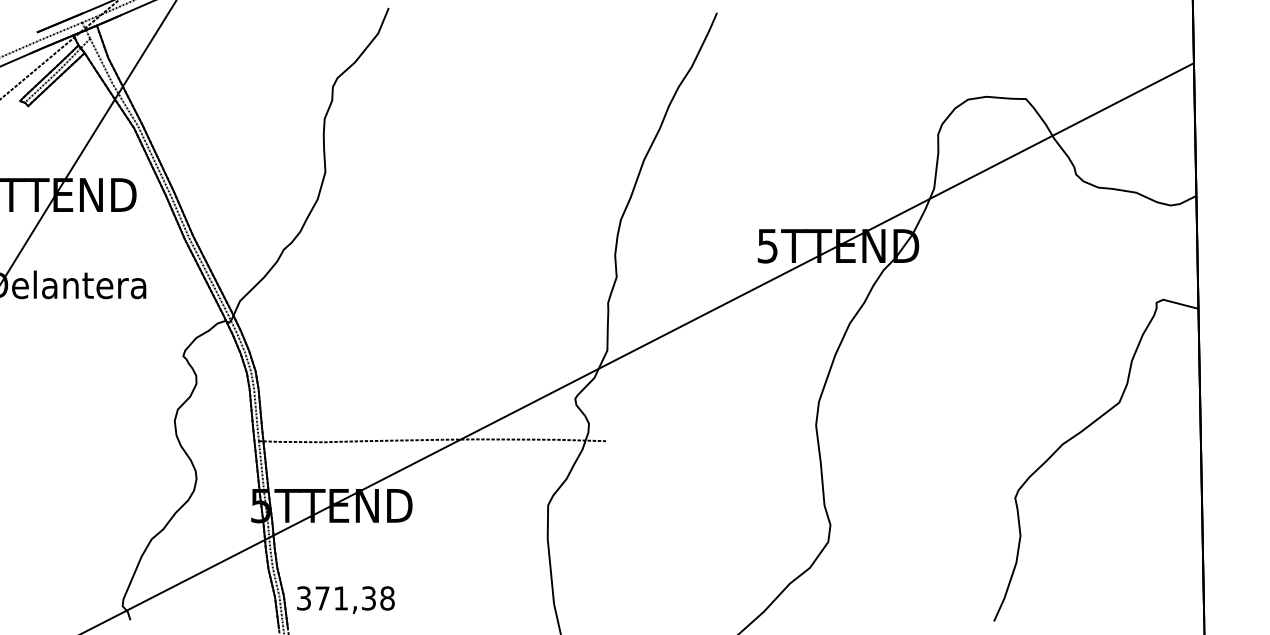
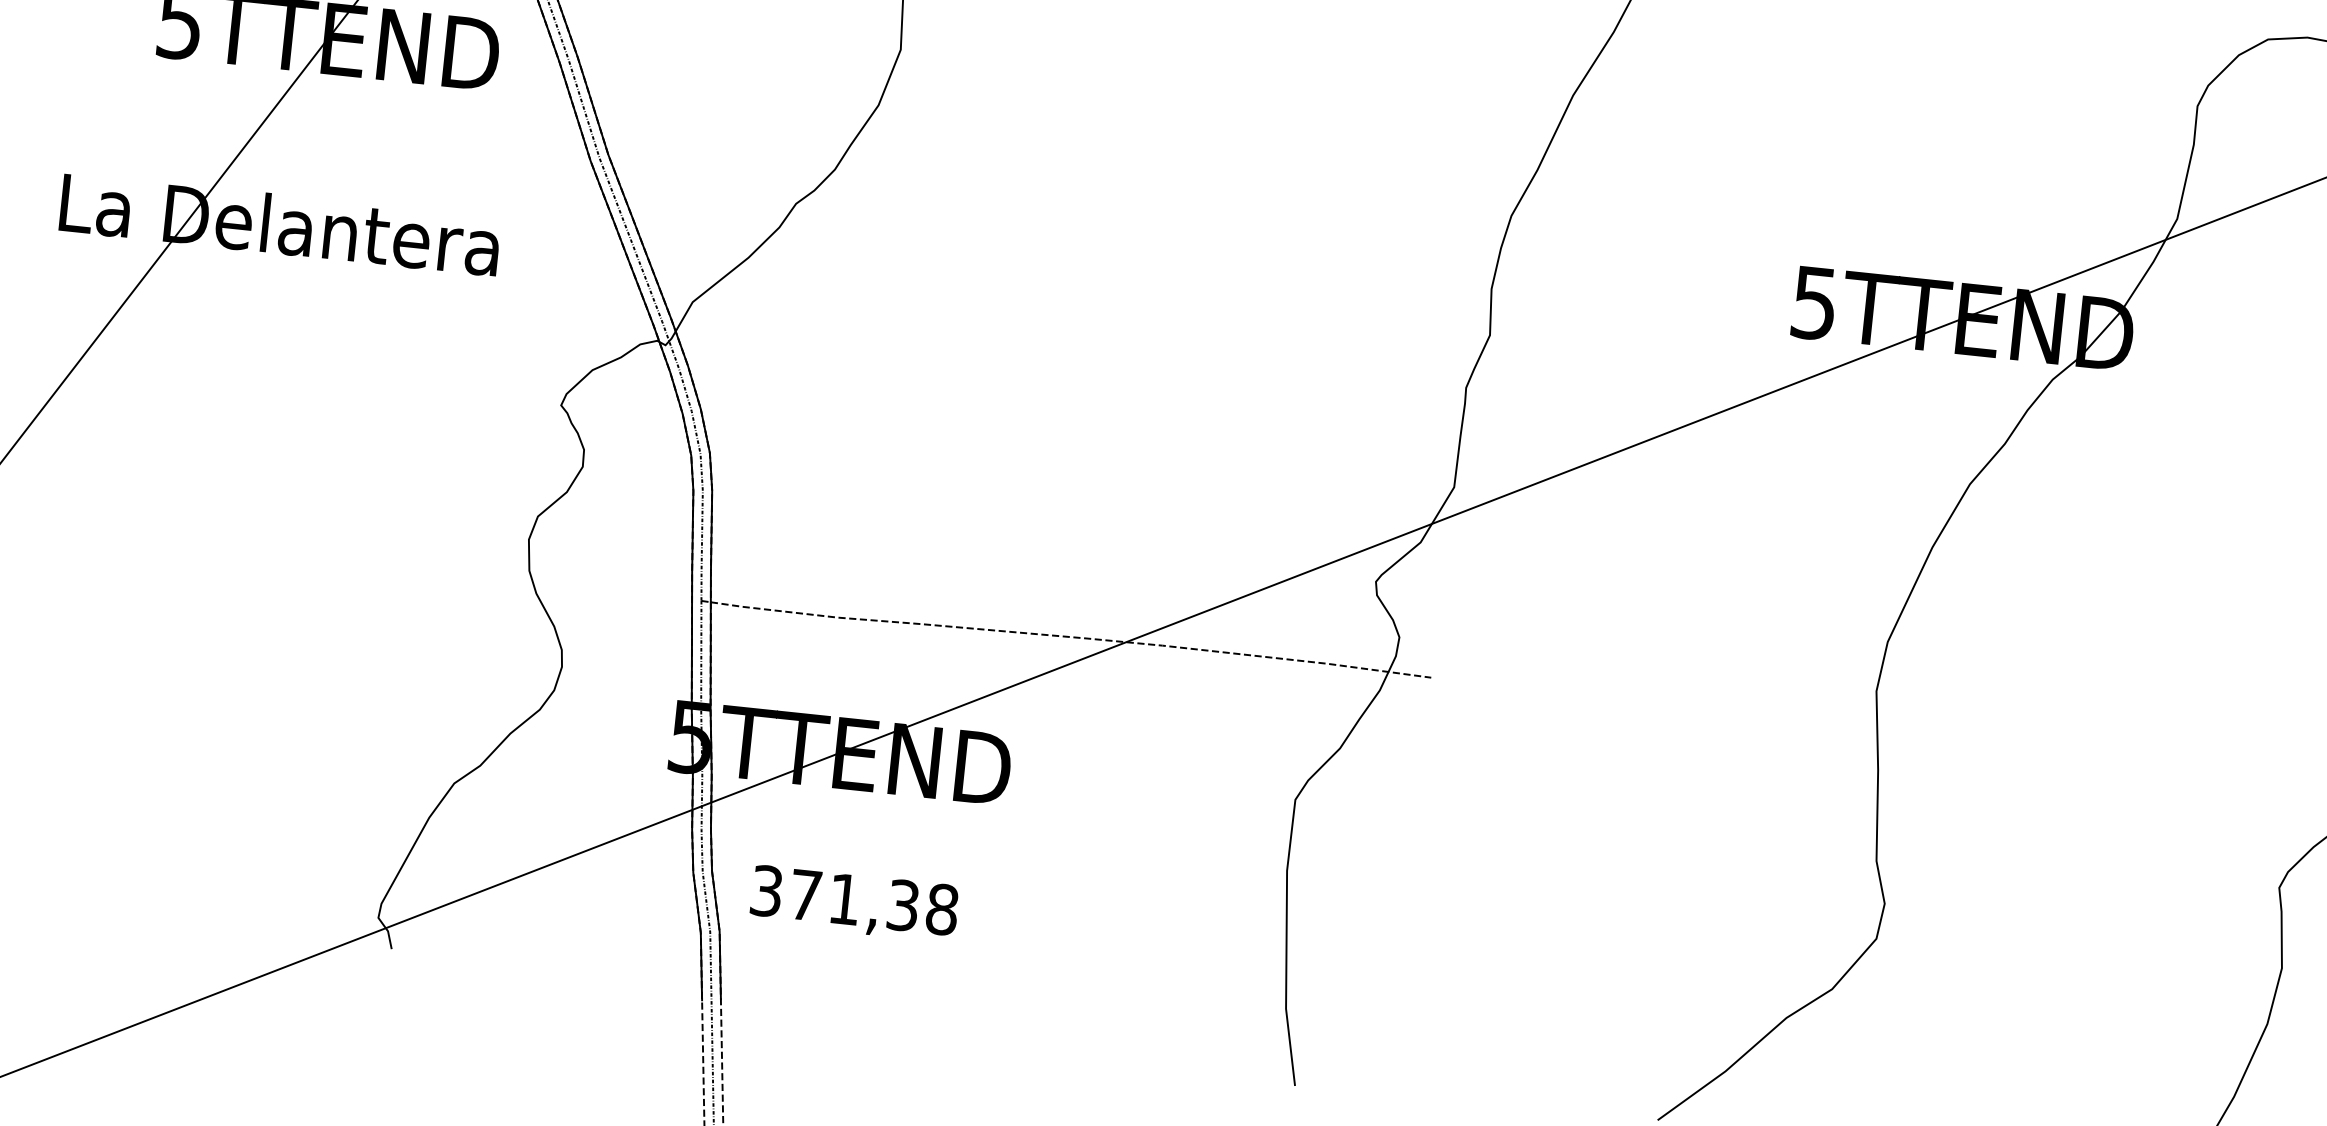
text: (345, 599) -> (853, 902), moved

